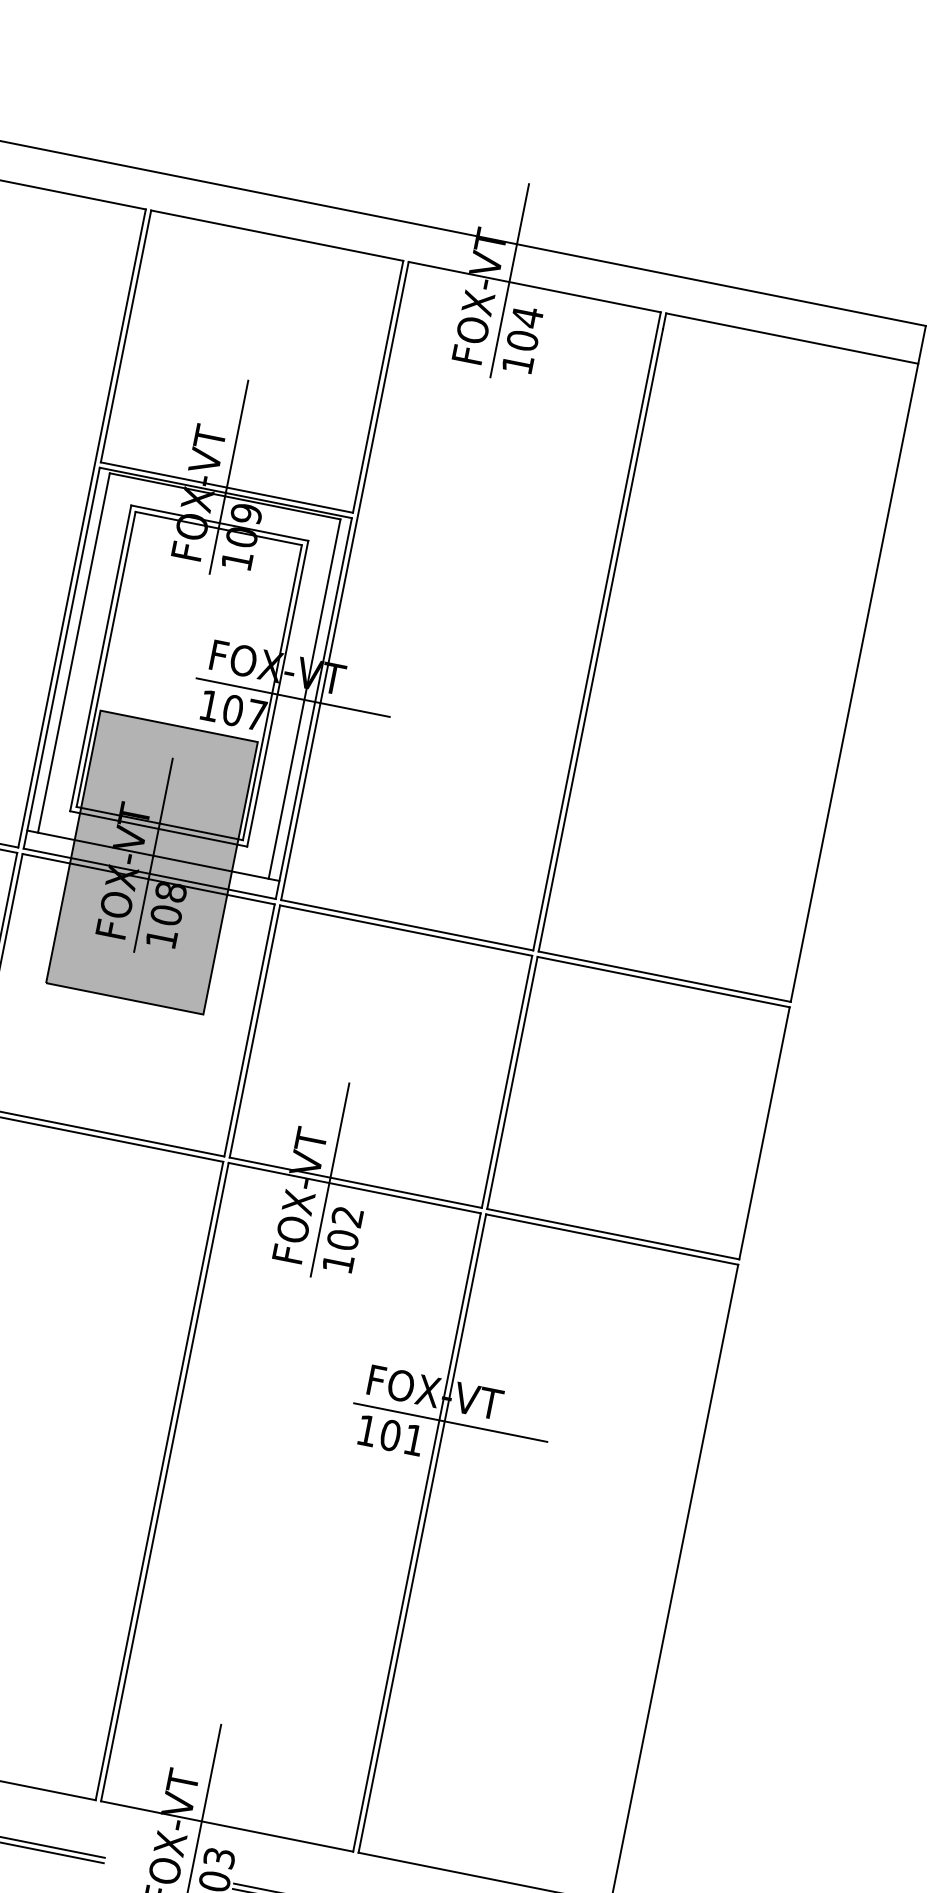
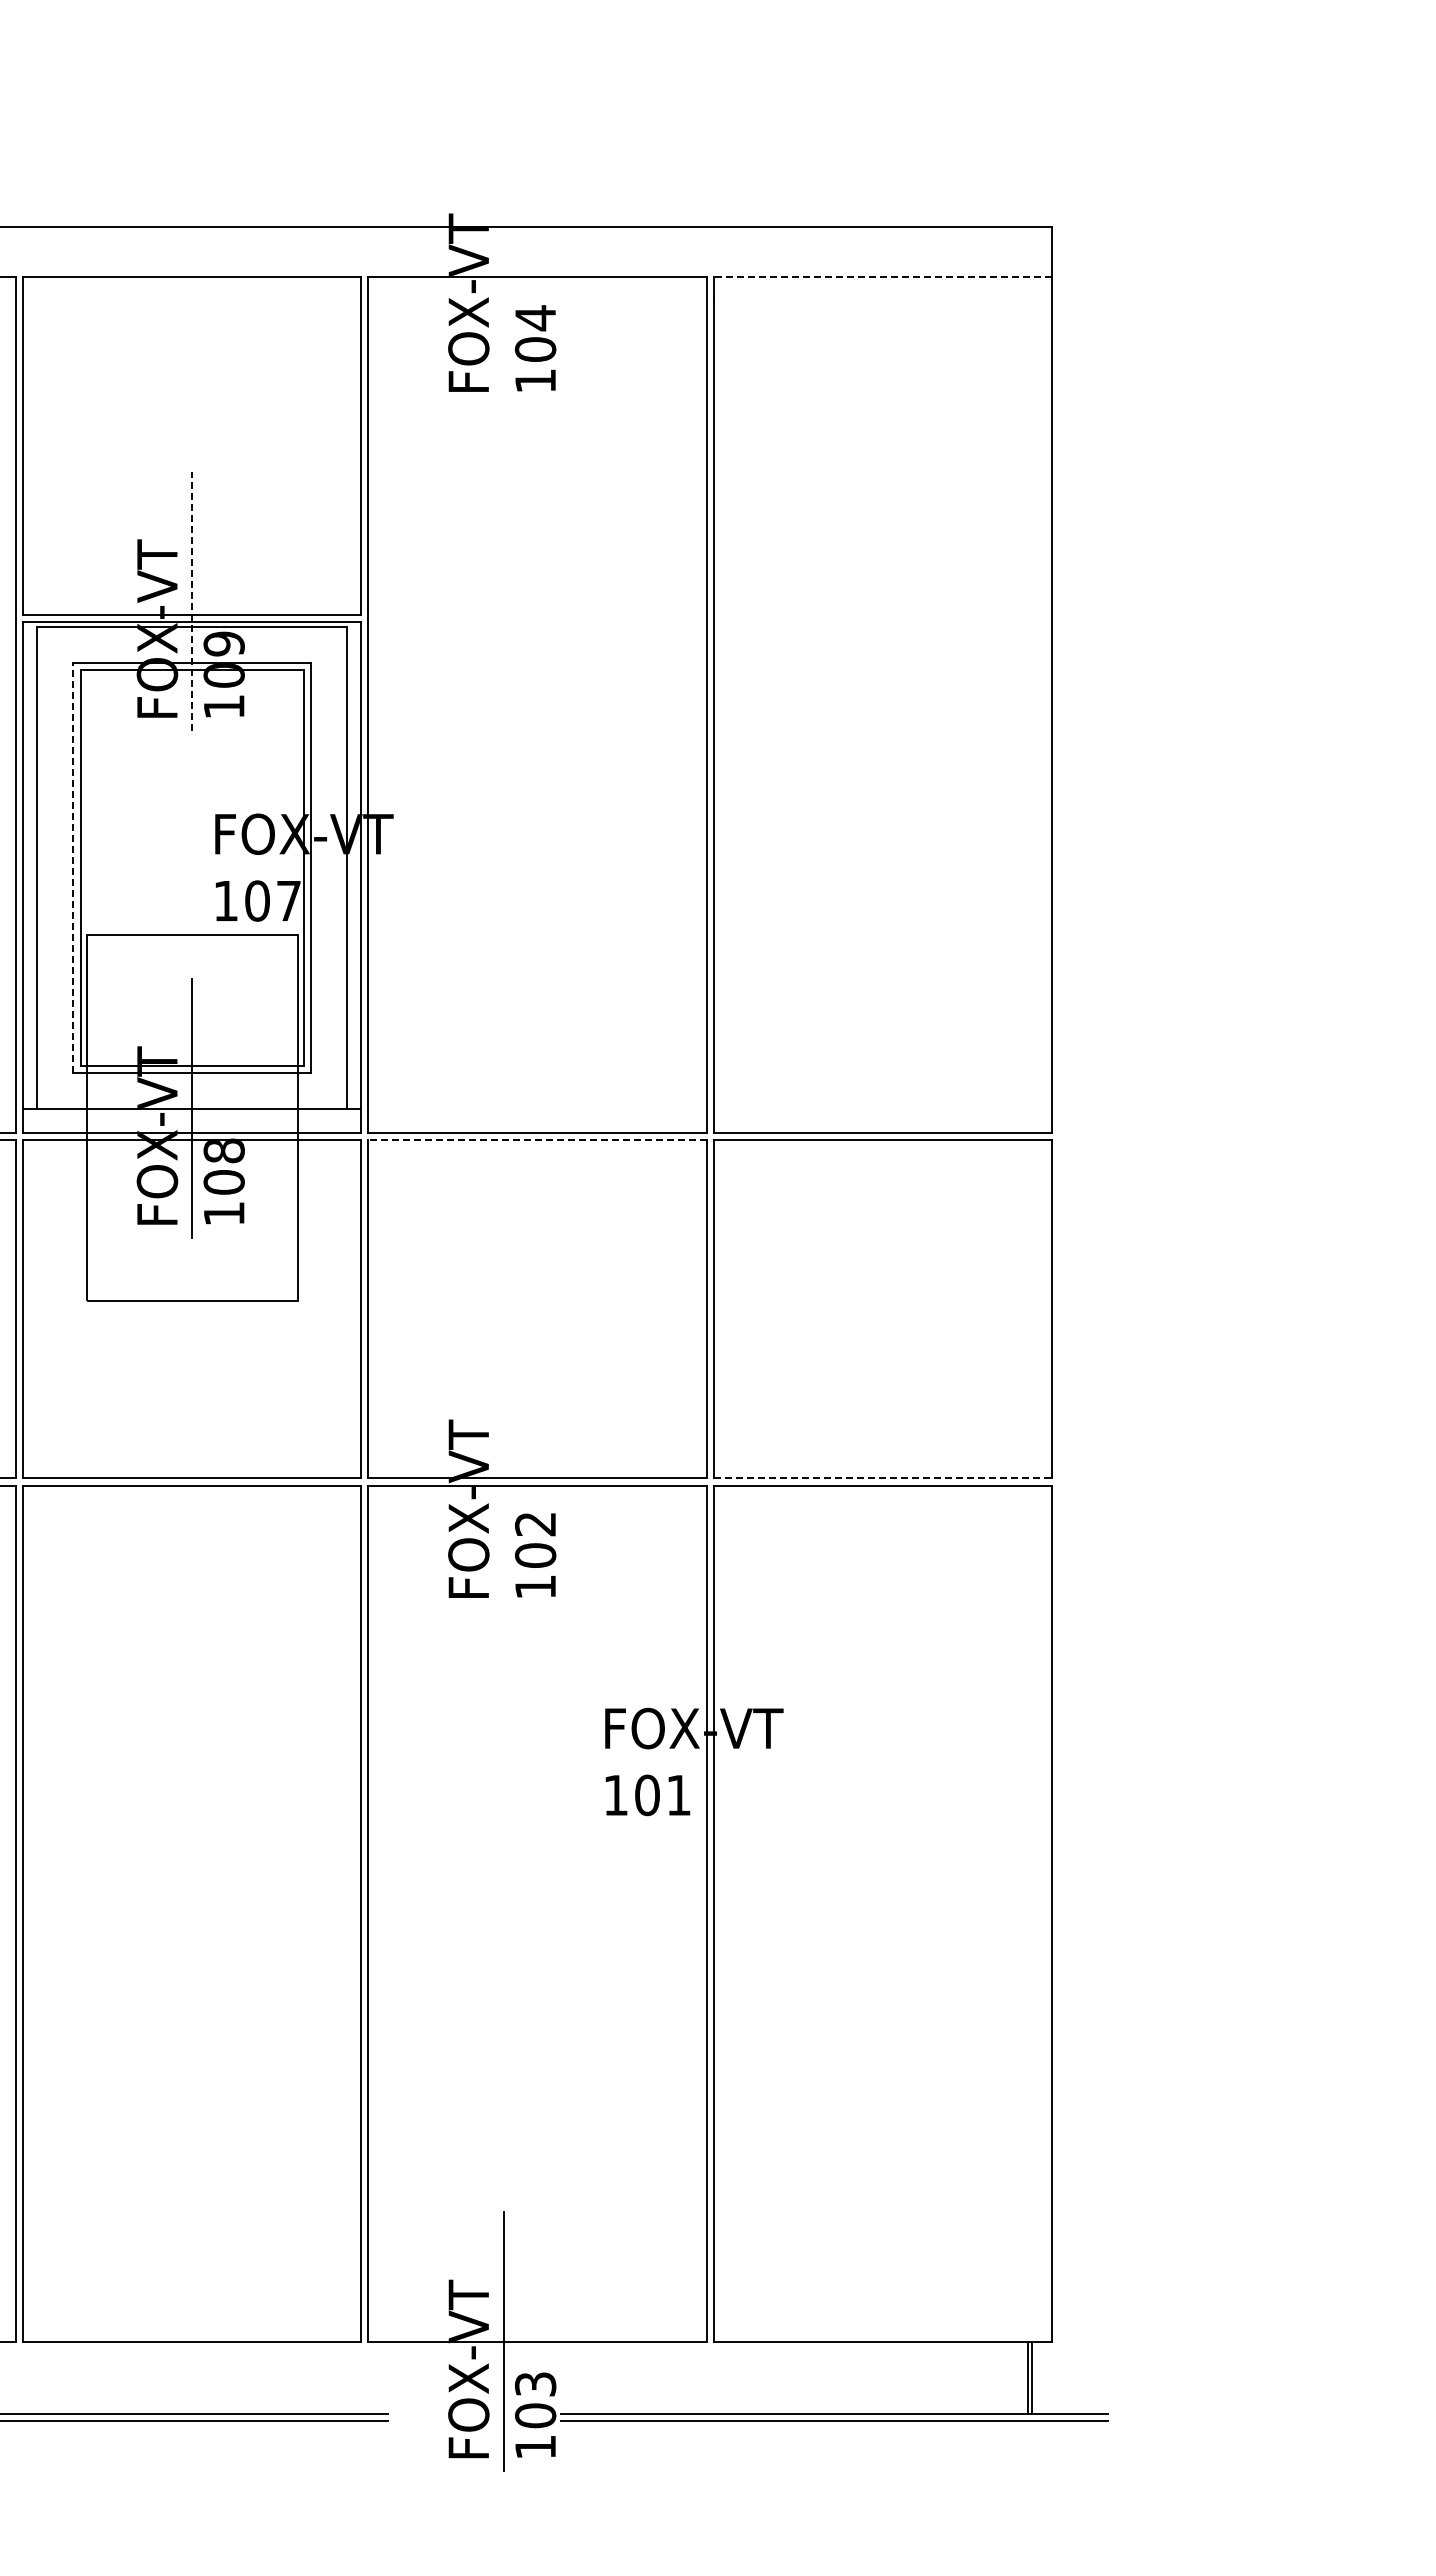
line: (509, 280) -> (503, 275), removed
line: (792, 338) -> (882, 277), solid -> dashed
line: (229, 476) -> (192, 600), solid -> dashed
line: (100, 658) -> (73, 867), solid -> dashed
line: (293, 697) -> (331, 868), removed
fill: (151, 862) -> (191, 1117), removed
line: (405, 930) -> (536, 1140), solid -> dashed
line: (330, 1179) -> (503, 1481), removed
line: (613, 1234) -> (883, 1478), solid -> dashed
line: (450, 1422) -> (721, 1763), removed

